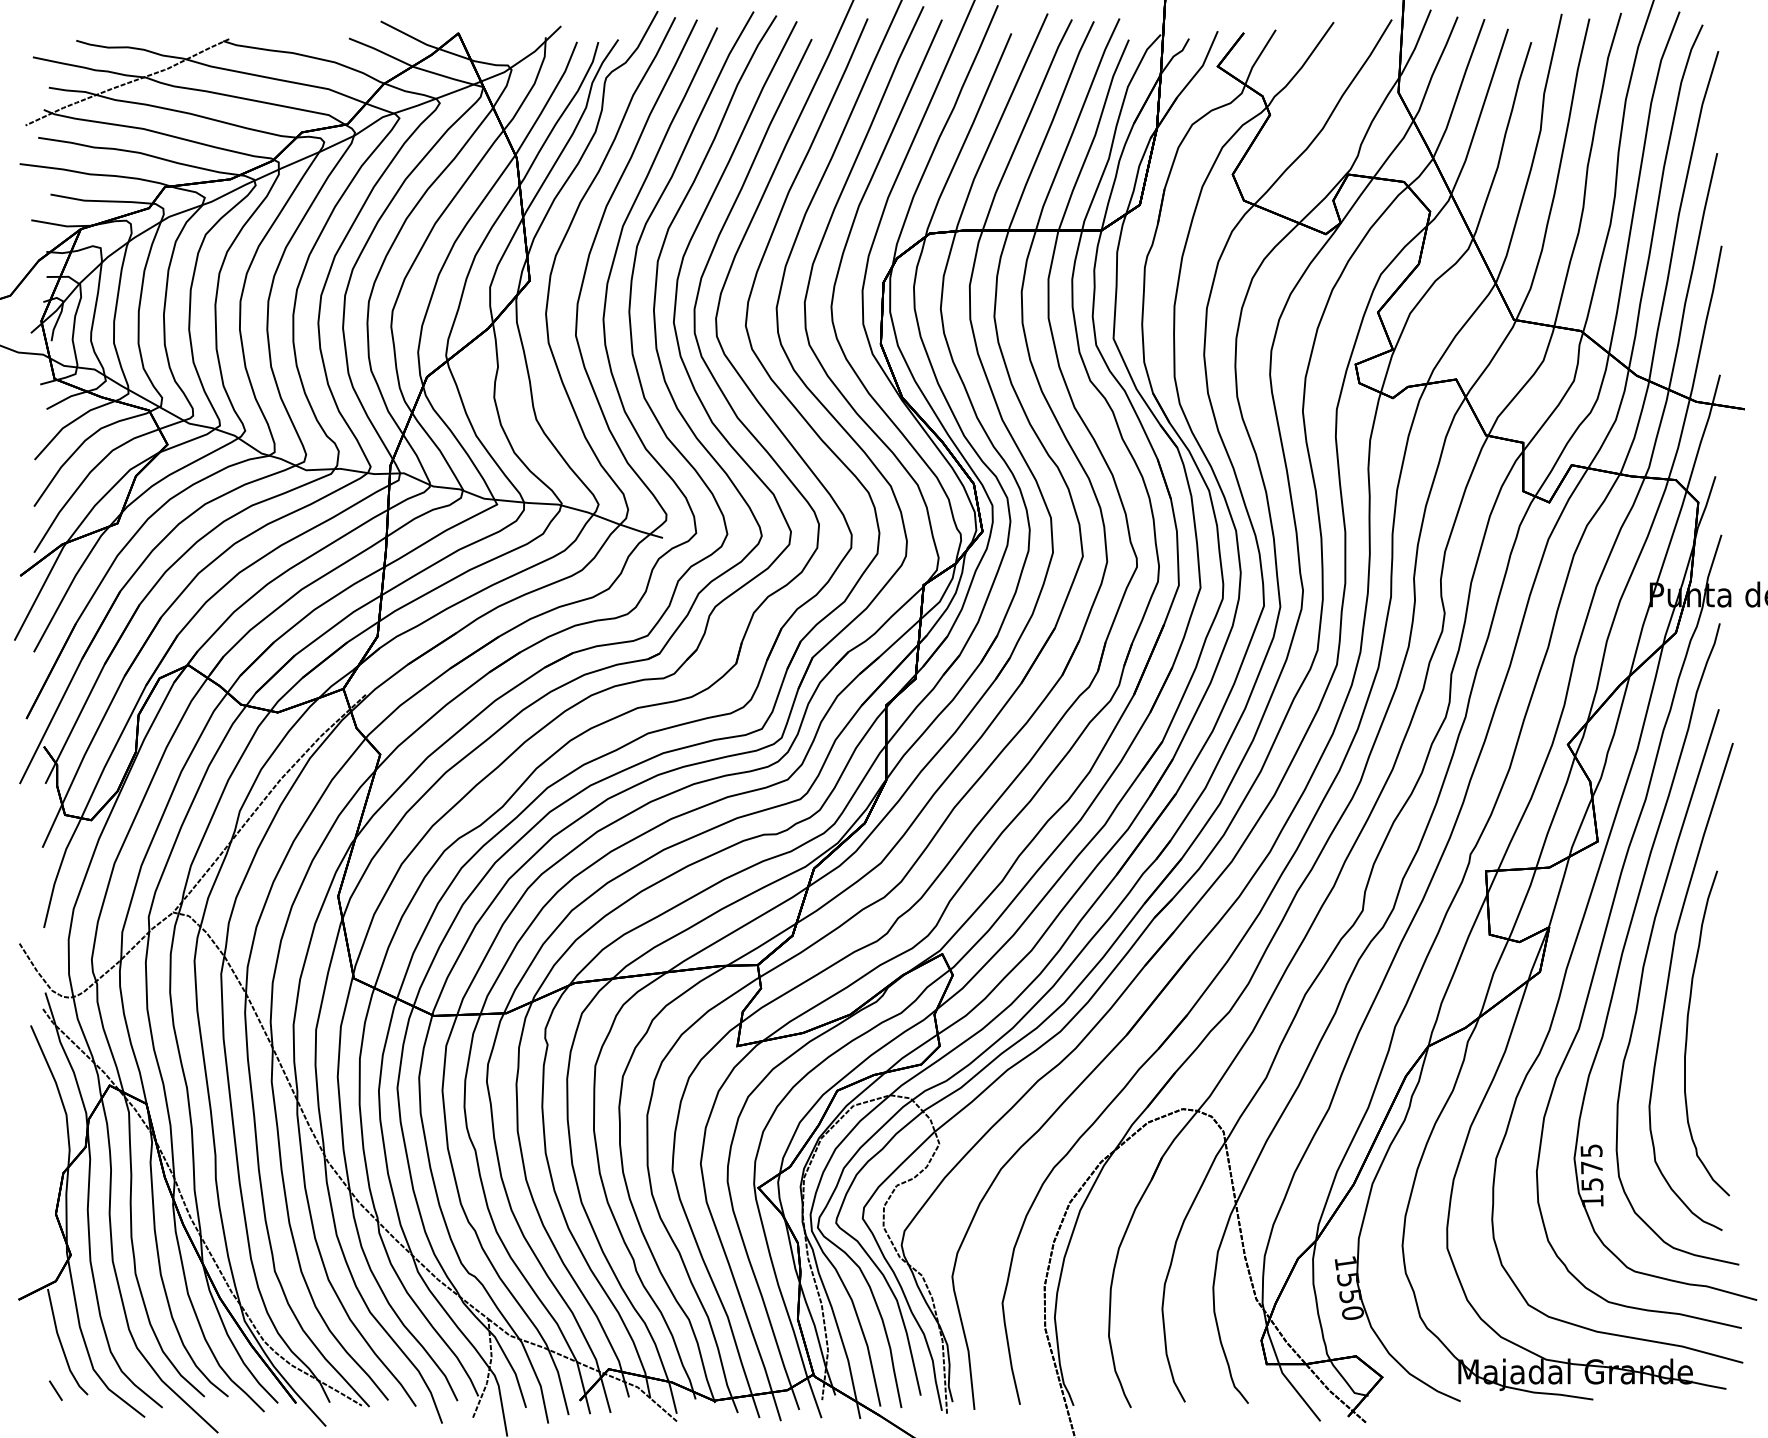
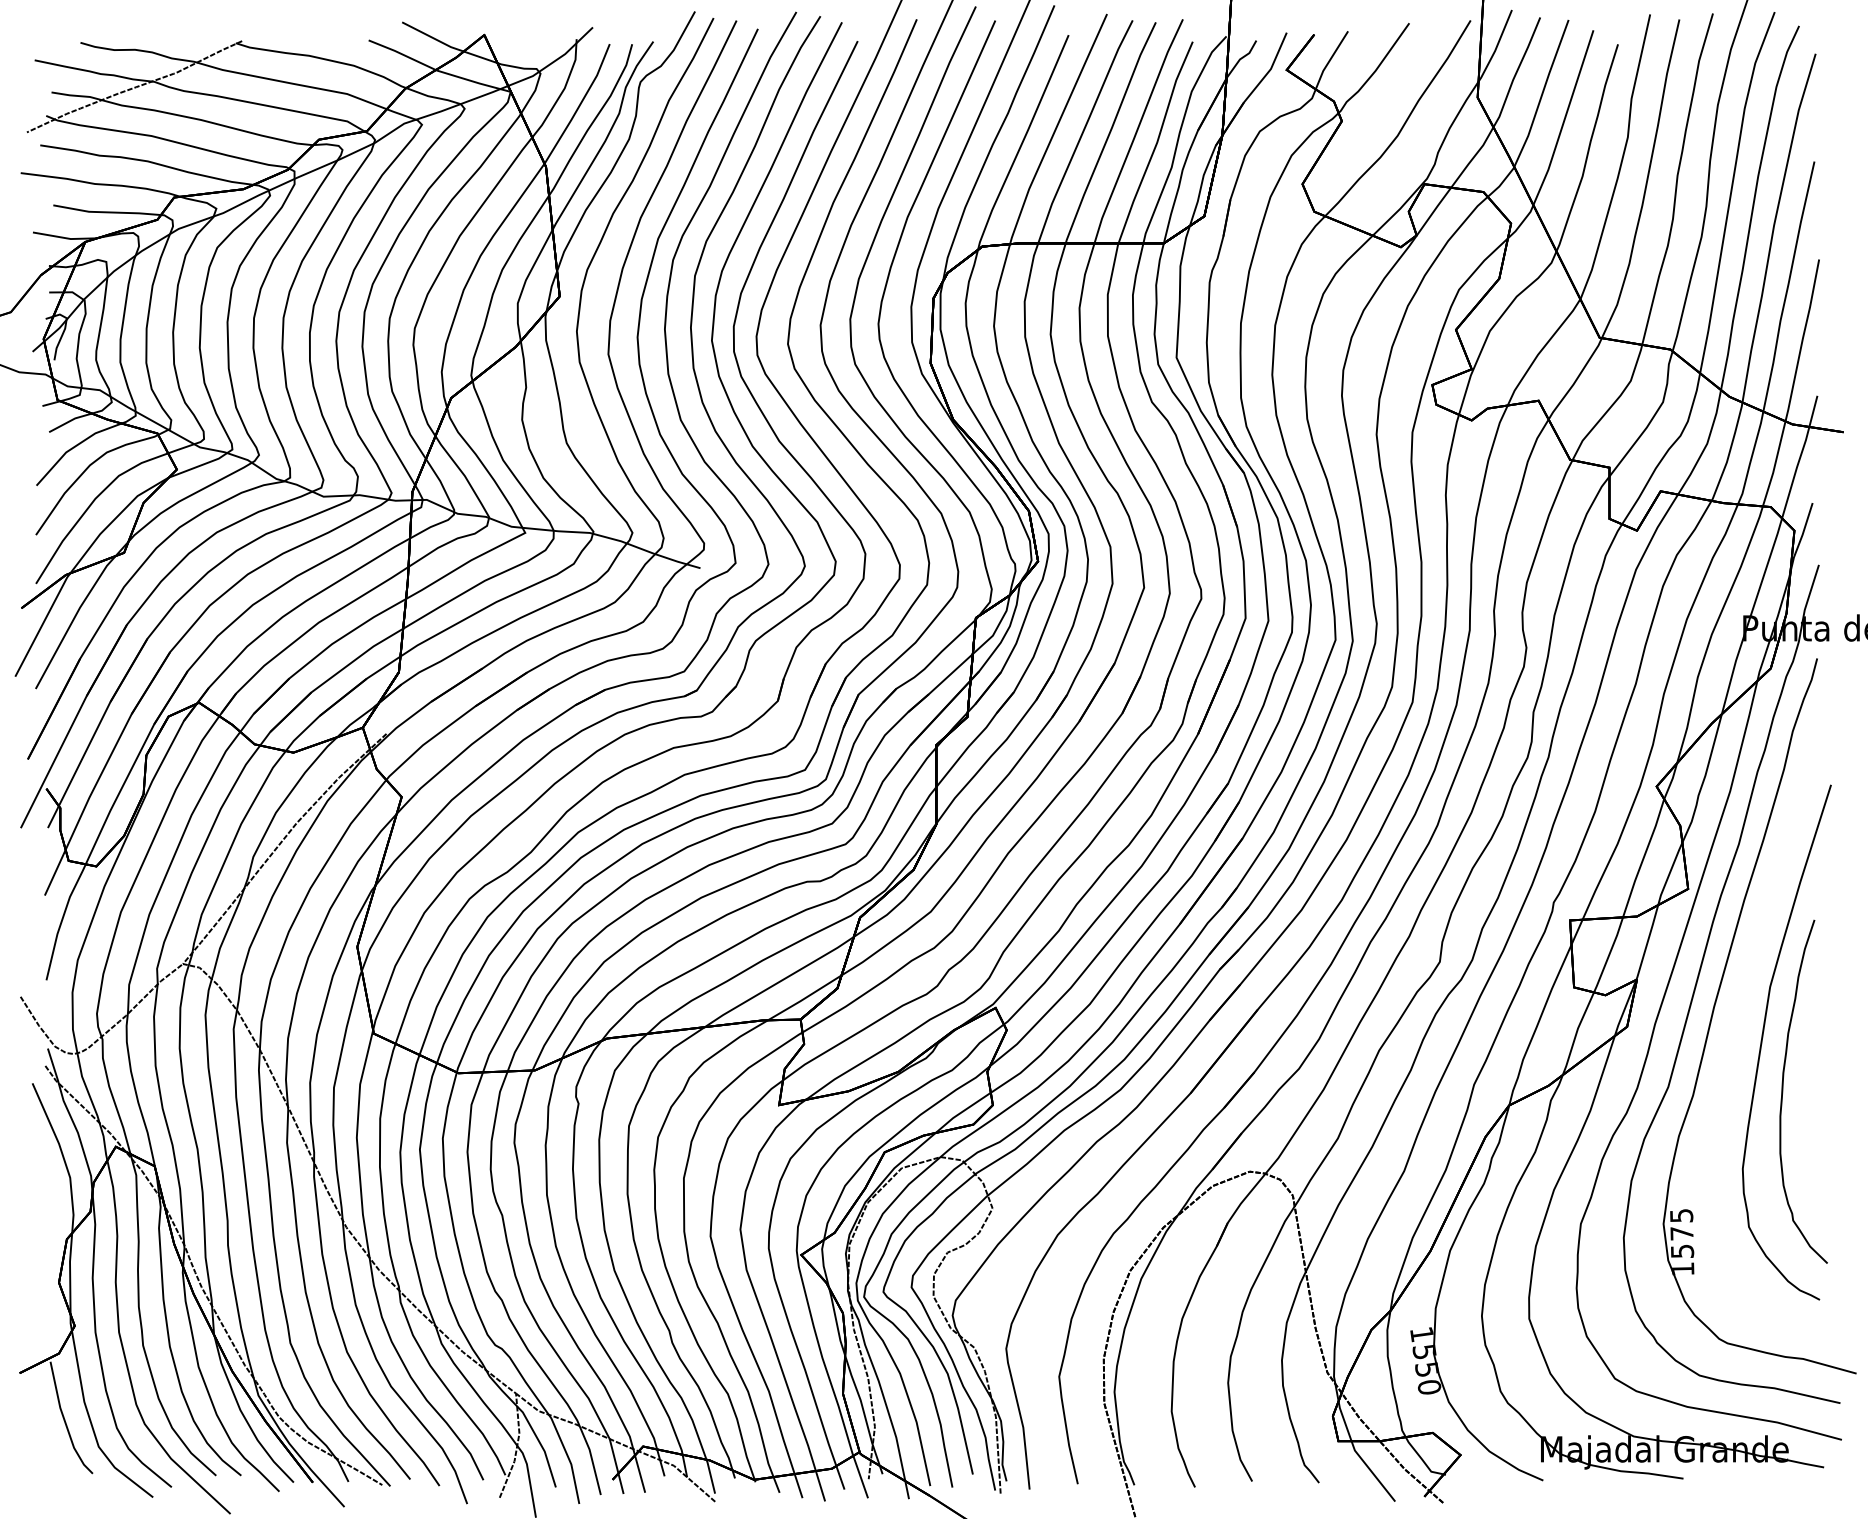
curve: (1642, 980) -> (1735, 1035), removed
line: (55, 1390) -> (58, 1469), removed

